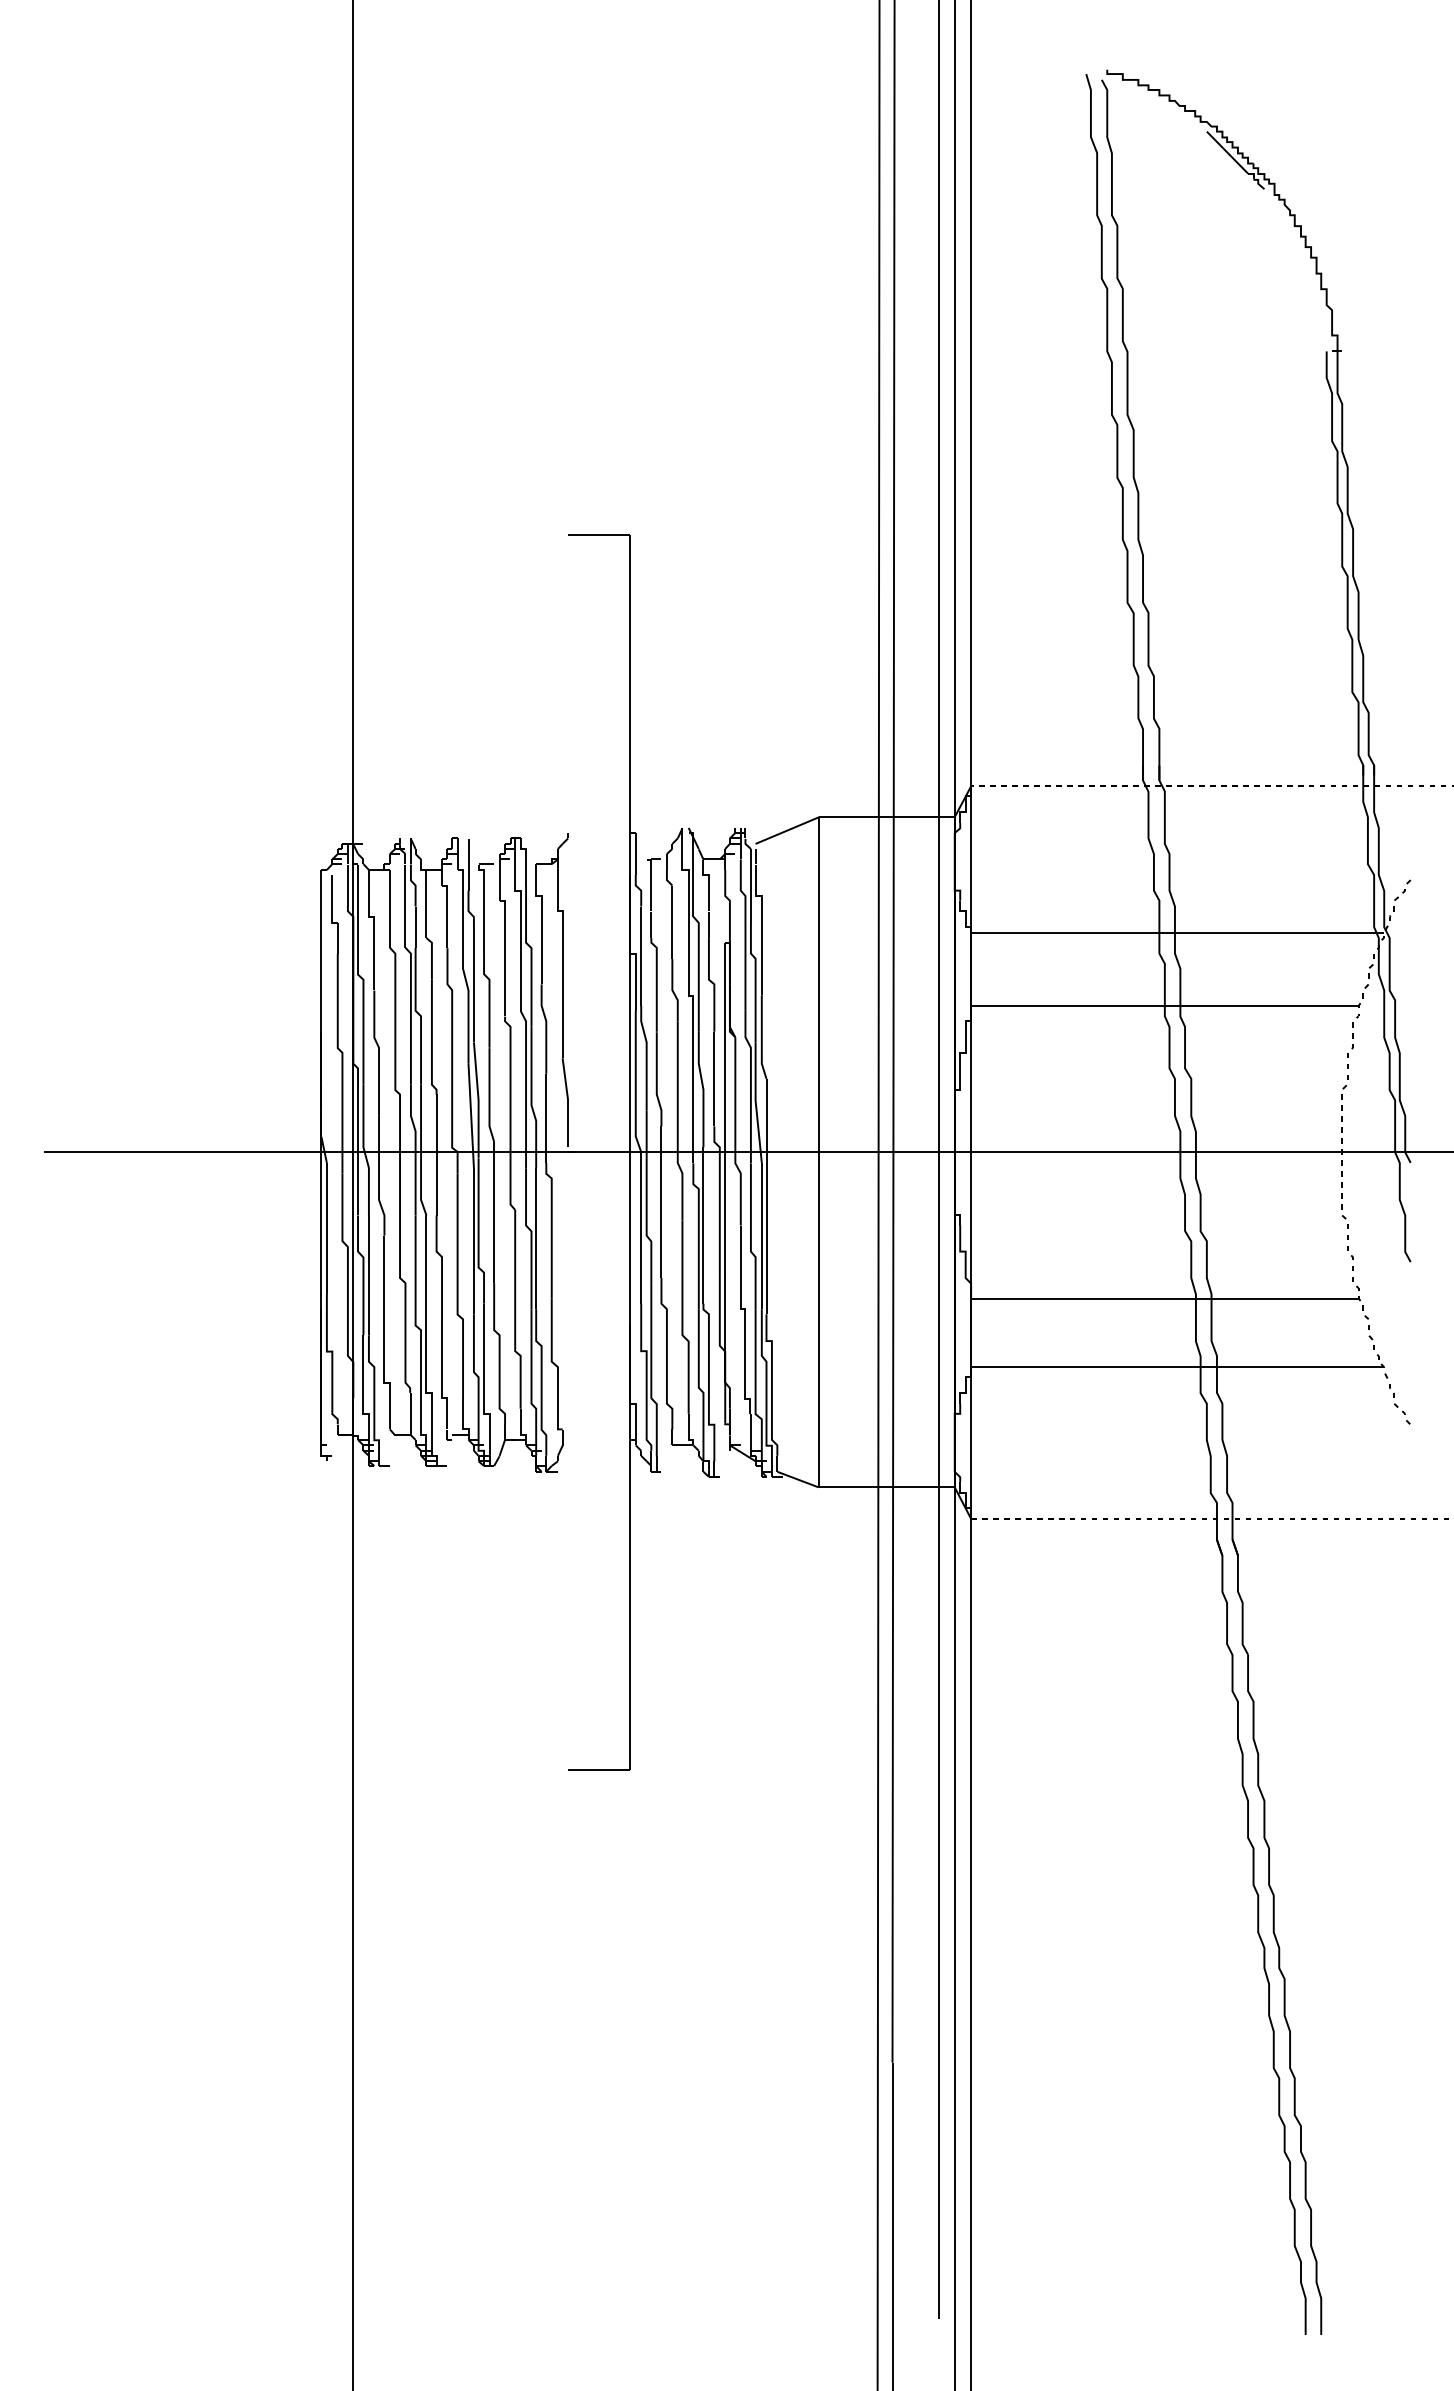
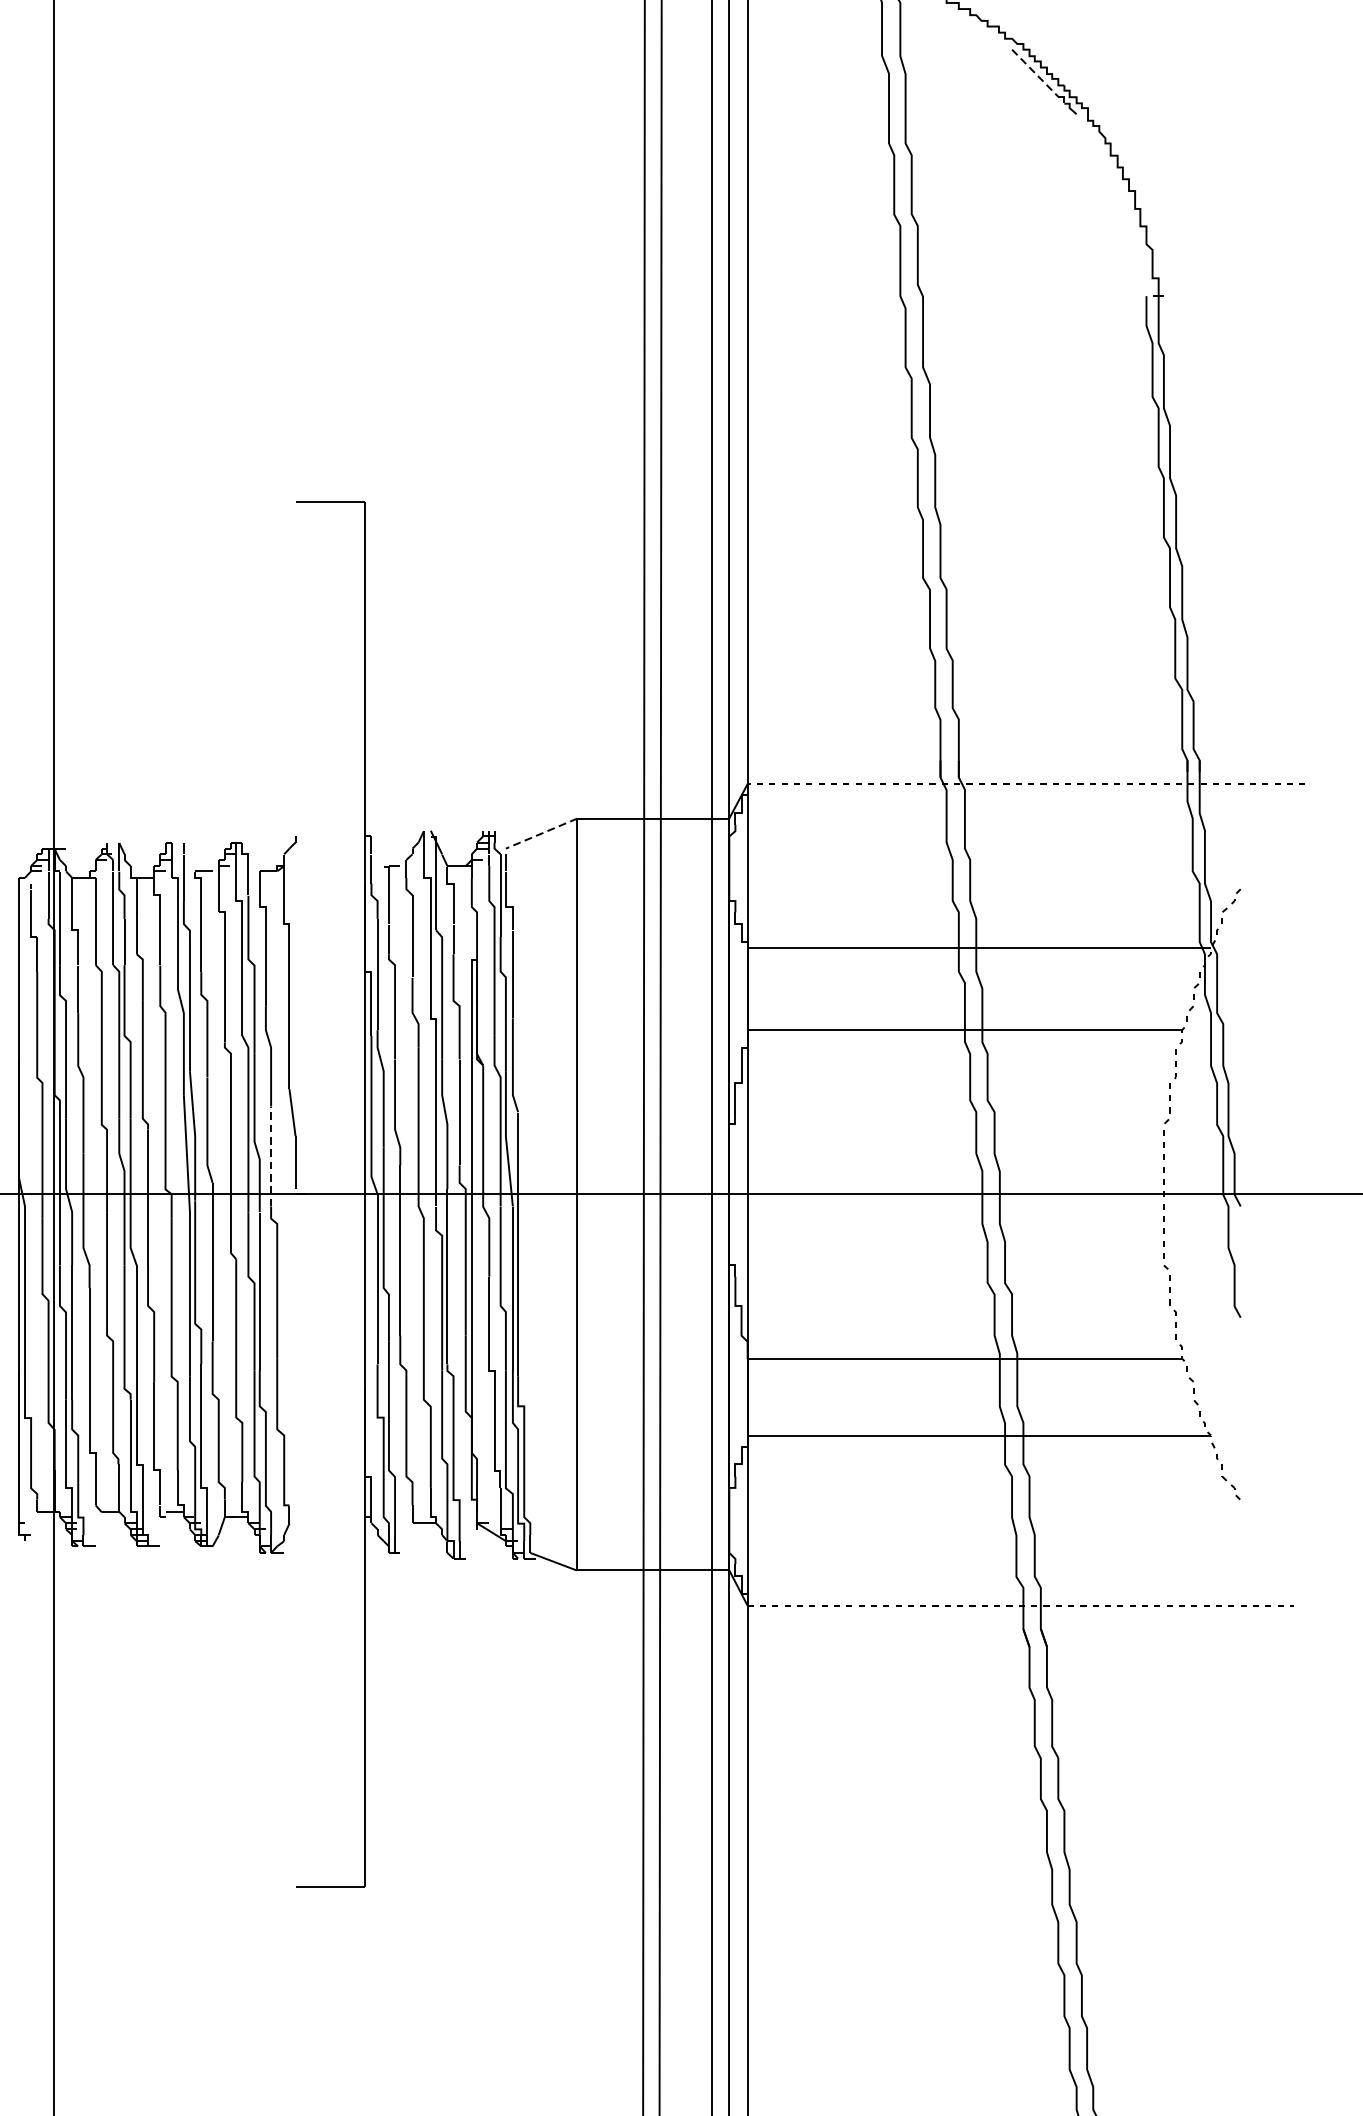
line: (1227, 152) -> (1035, 73), solid -> dashed
line: (787, 830) -> (541, 833), solid -> dashed
line: (546, 1118) -> (271, 1156), solid -> dashed

